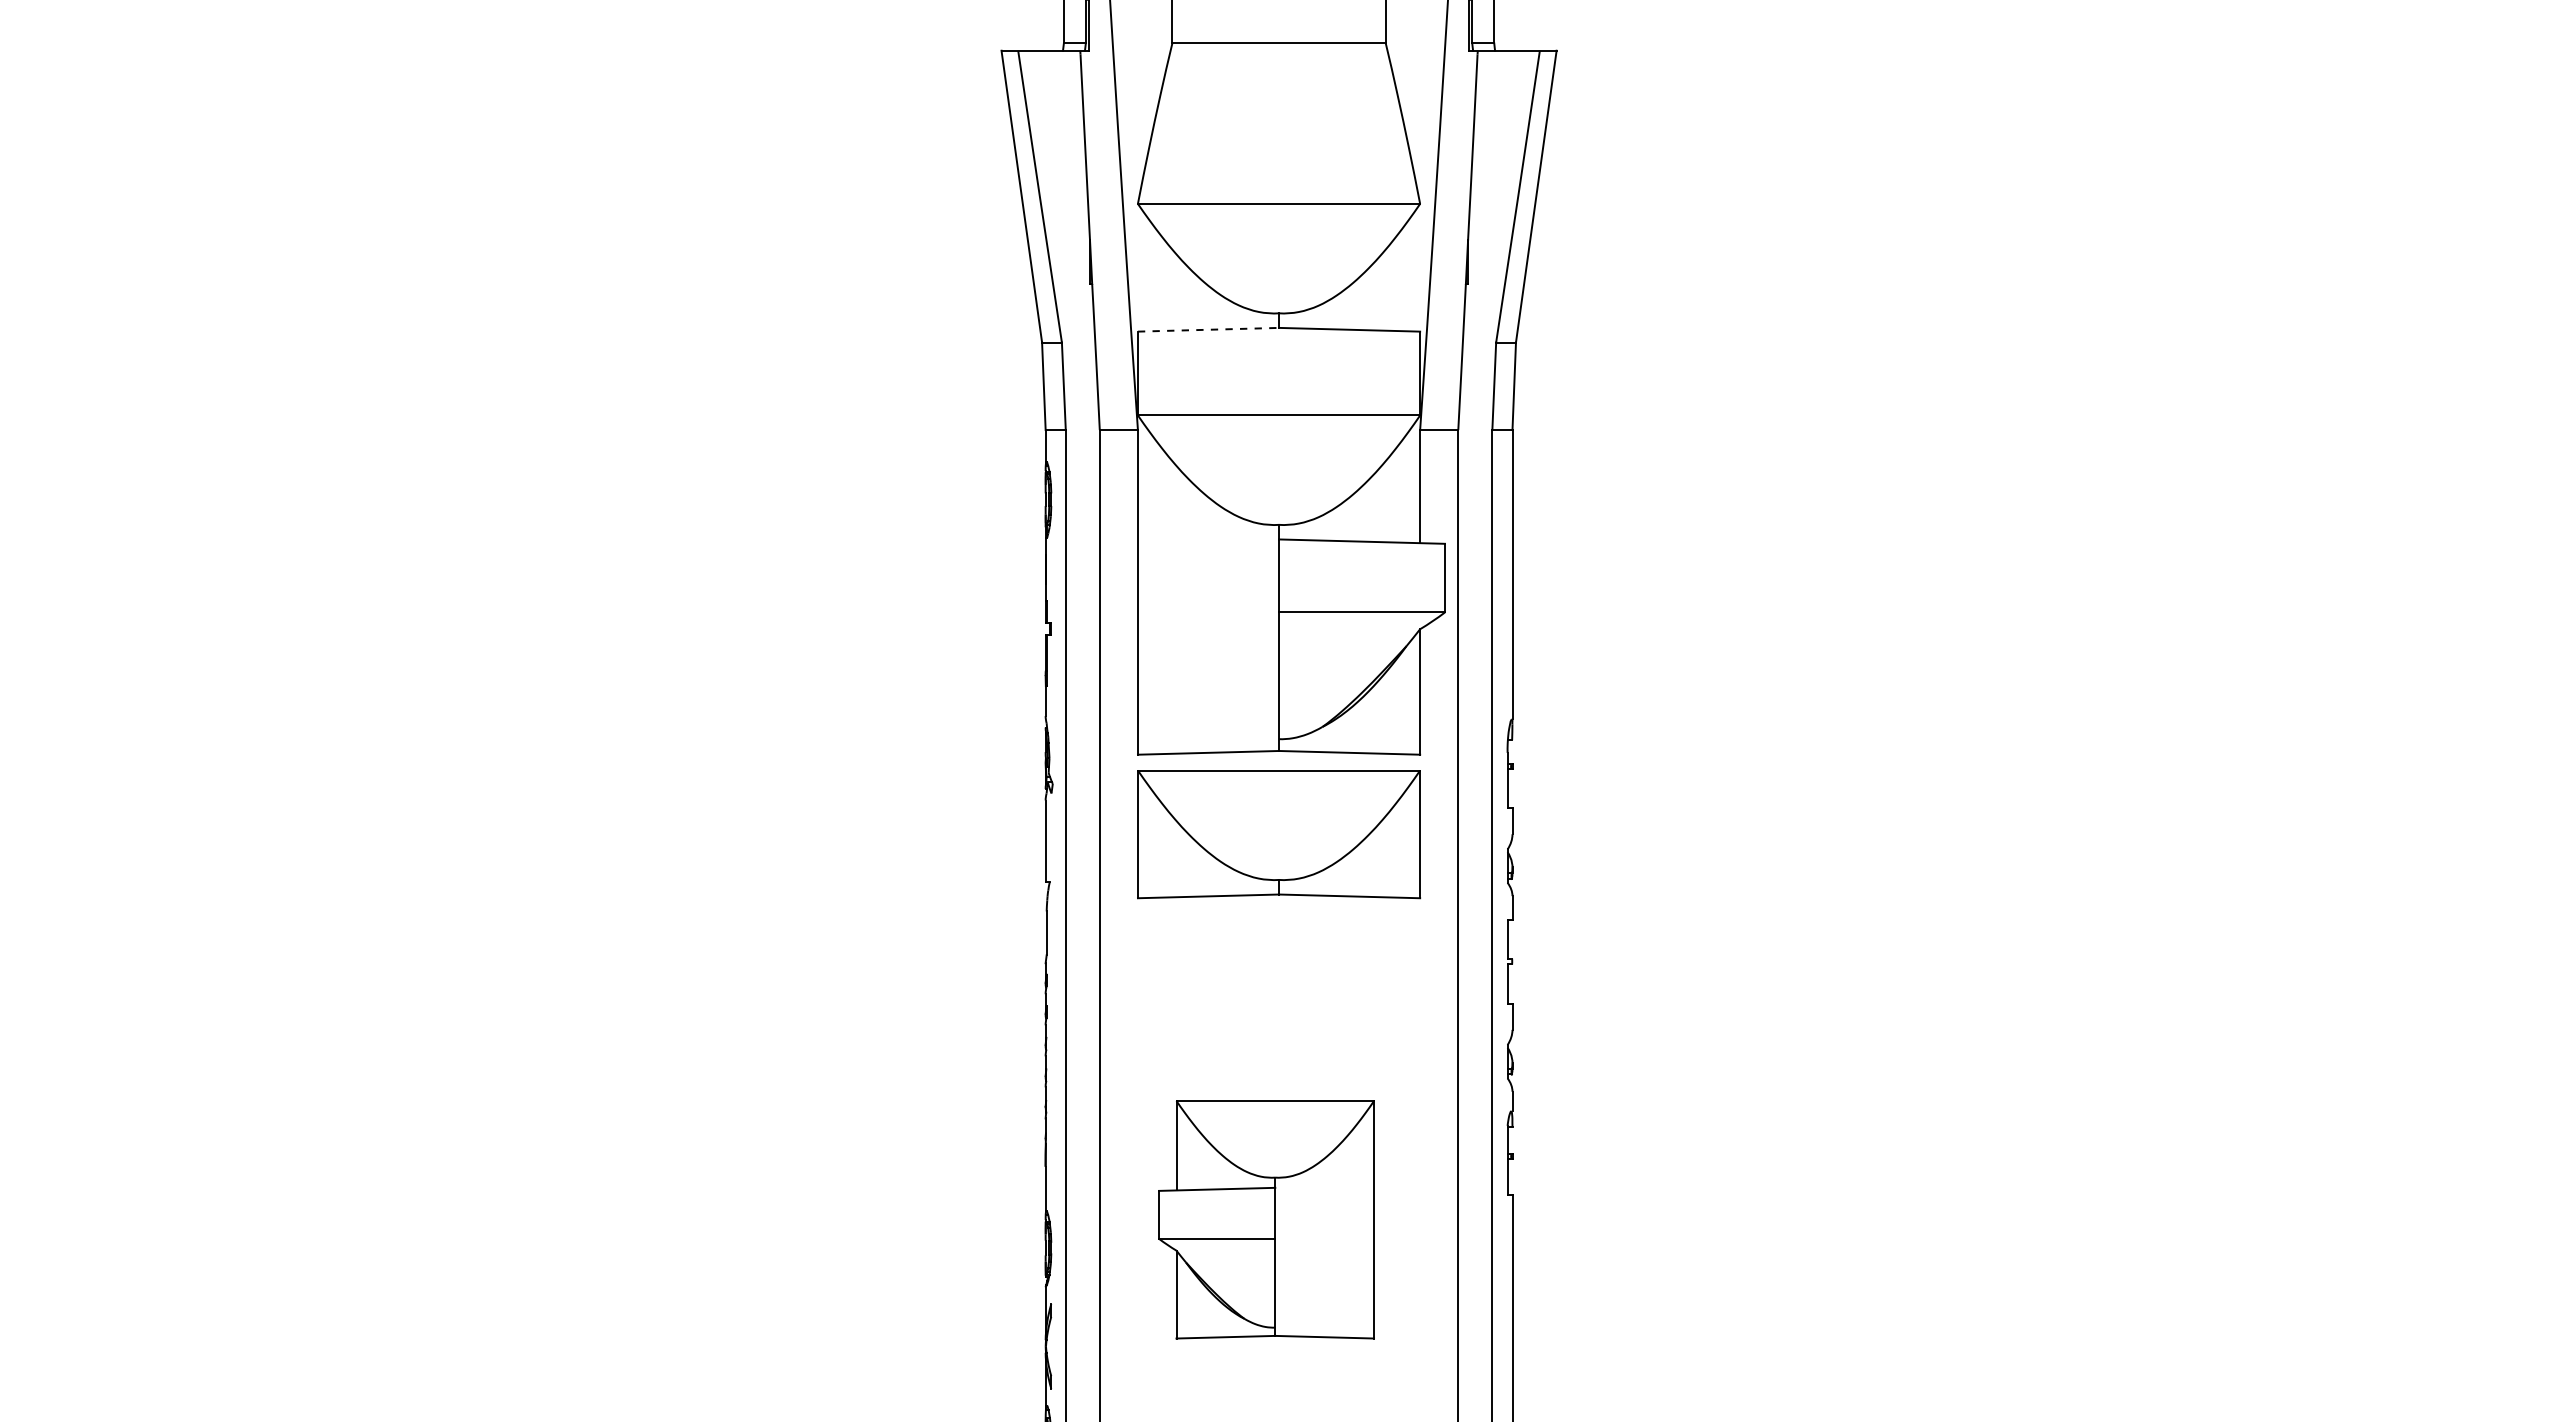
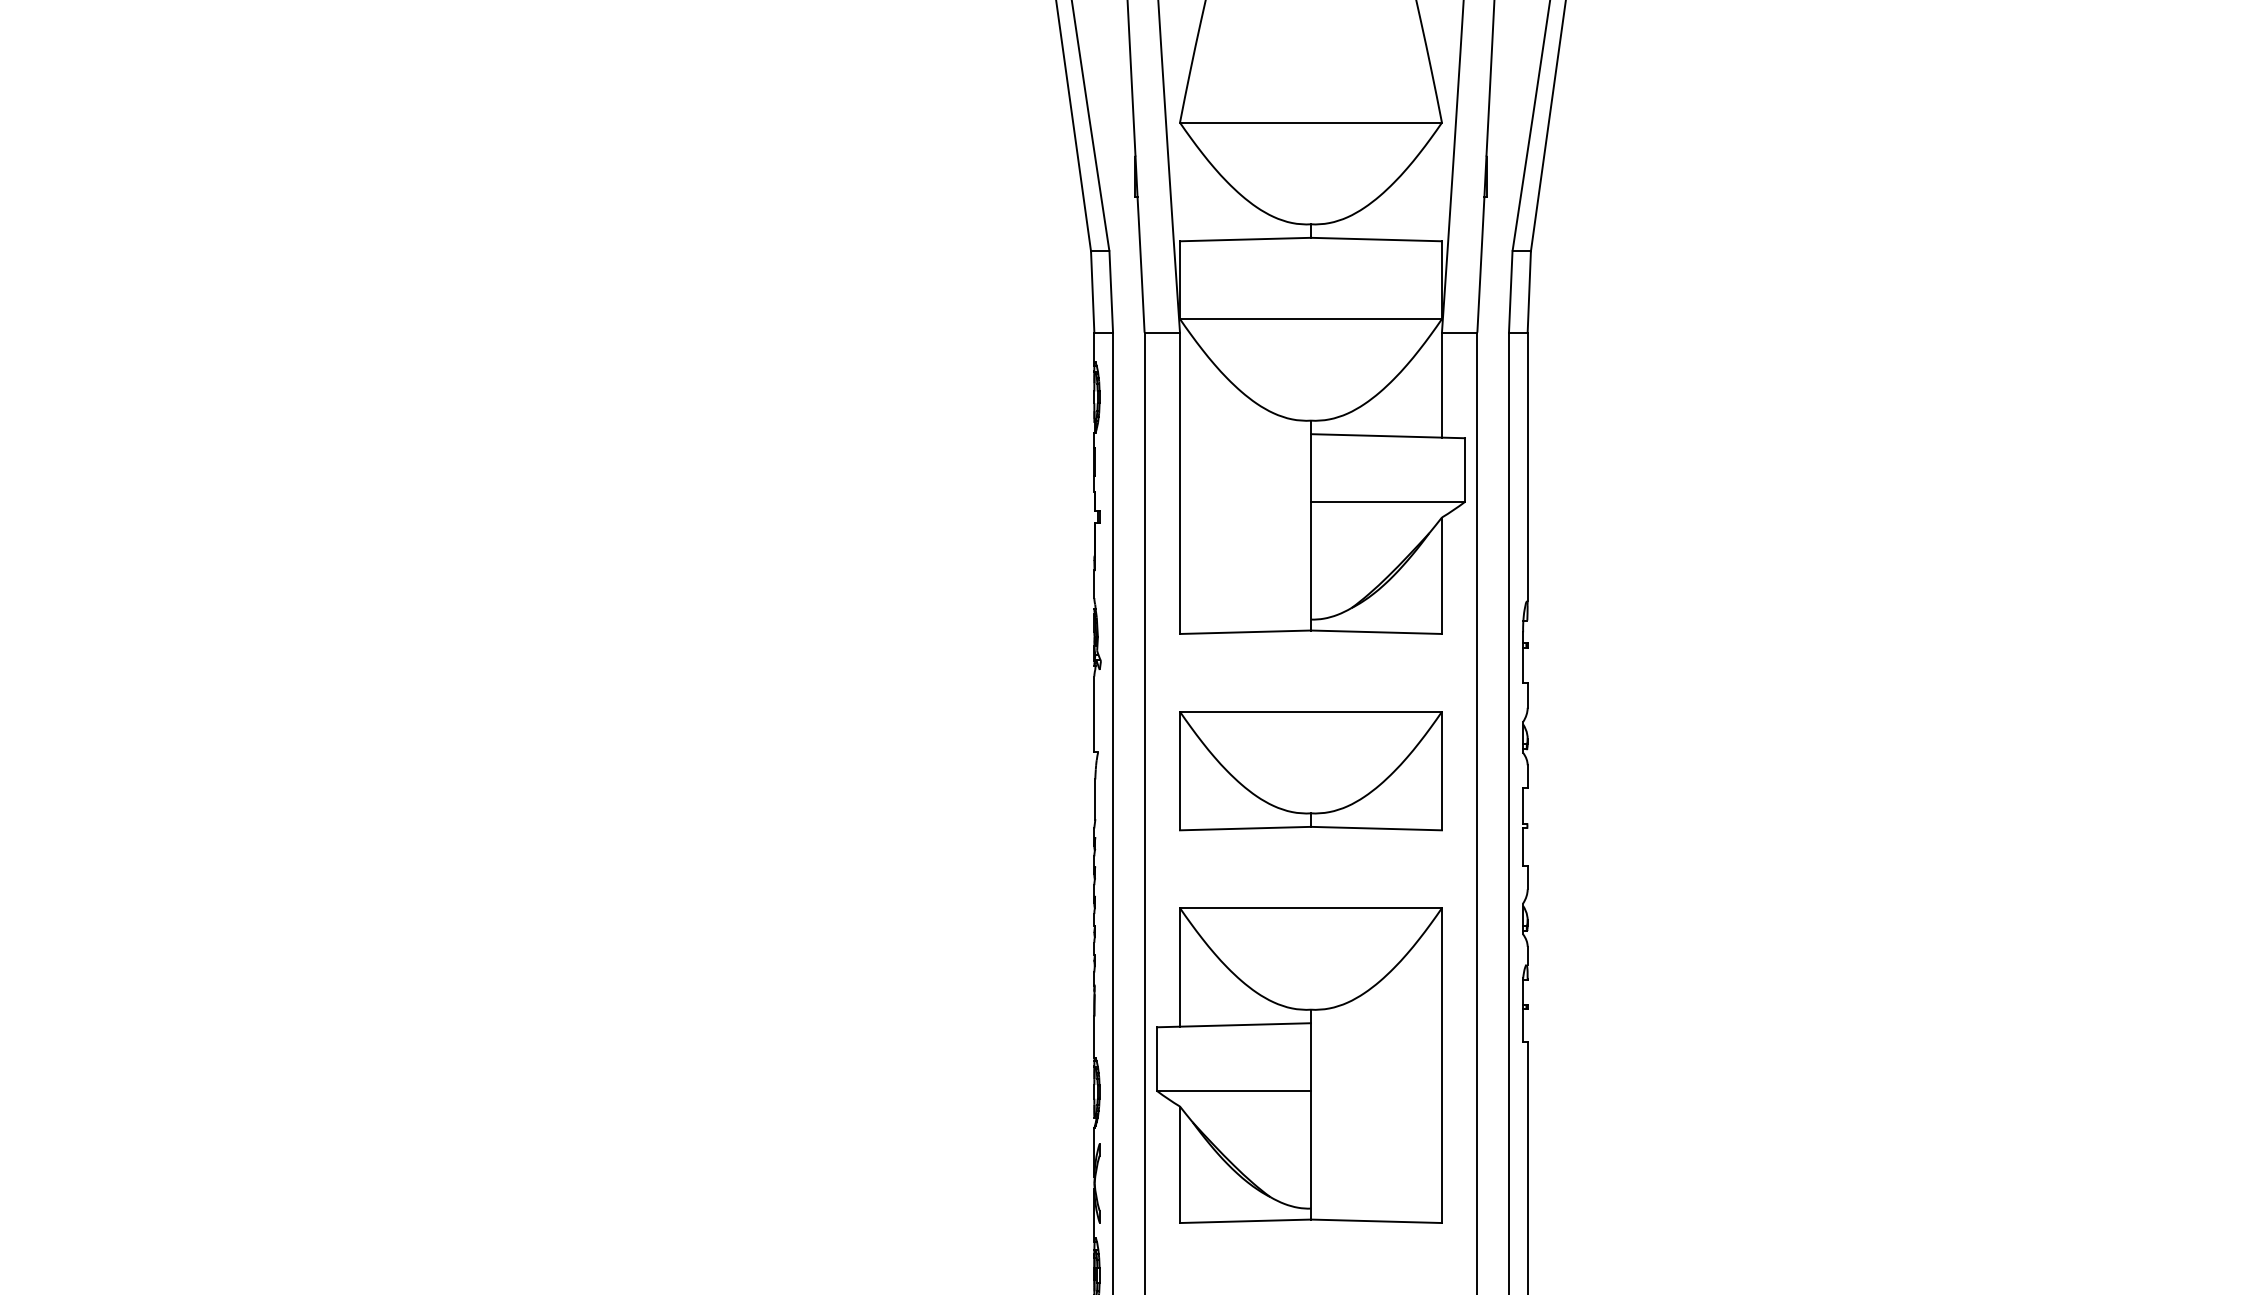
line: (1208, 329) -> (1245, 239), dashed -> solid
part: (1278, 834) -> (1310, 771), moved
part: (1266, 1219) -> (1299, 1065), size x1.43

